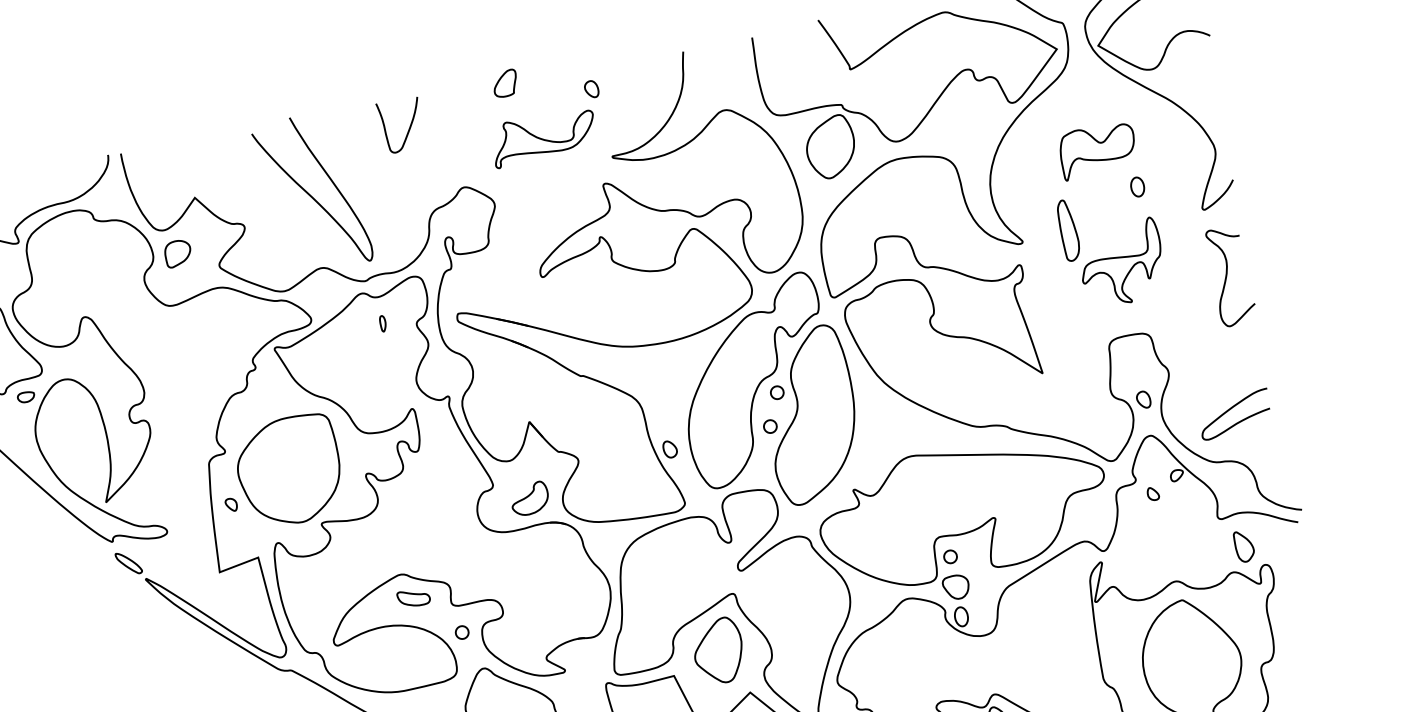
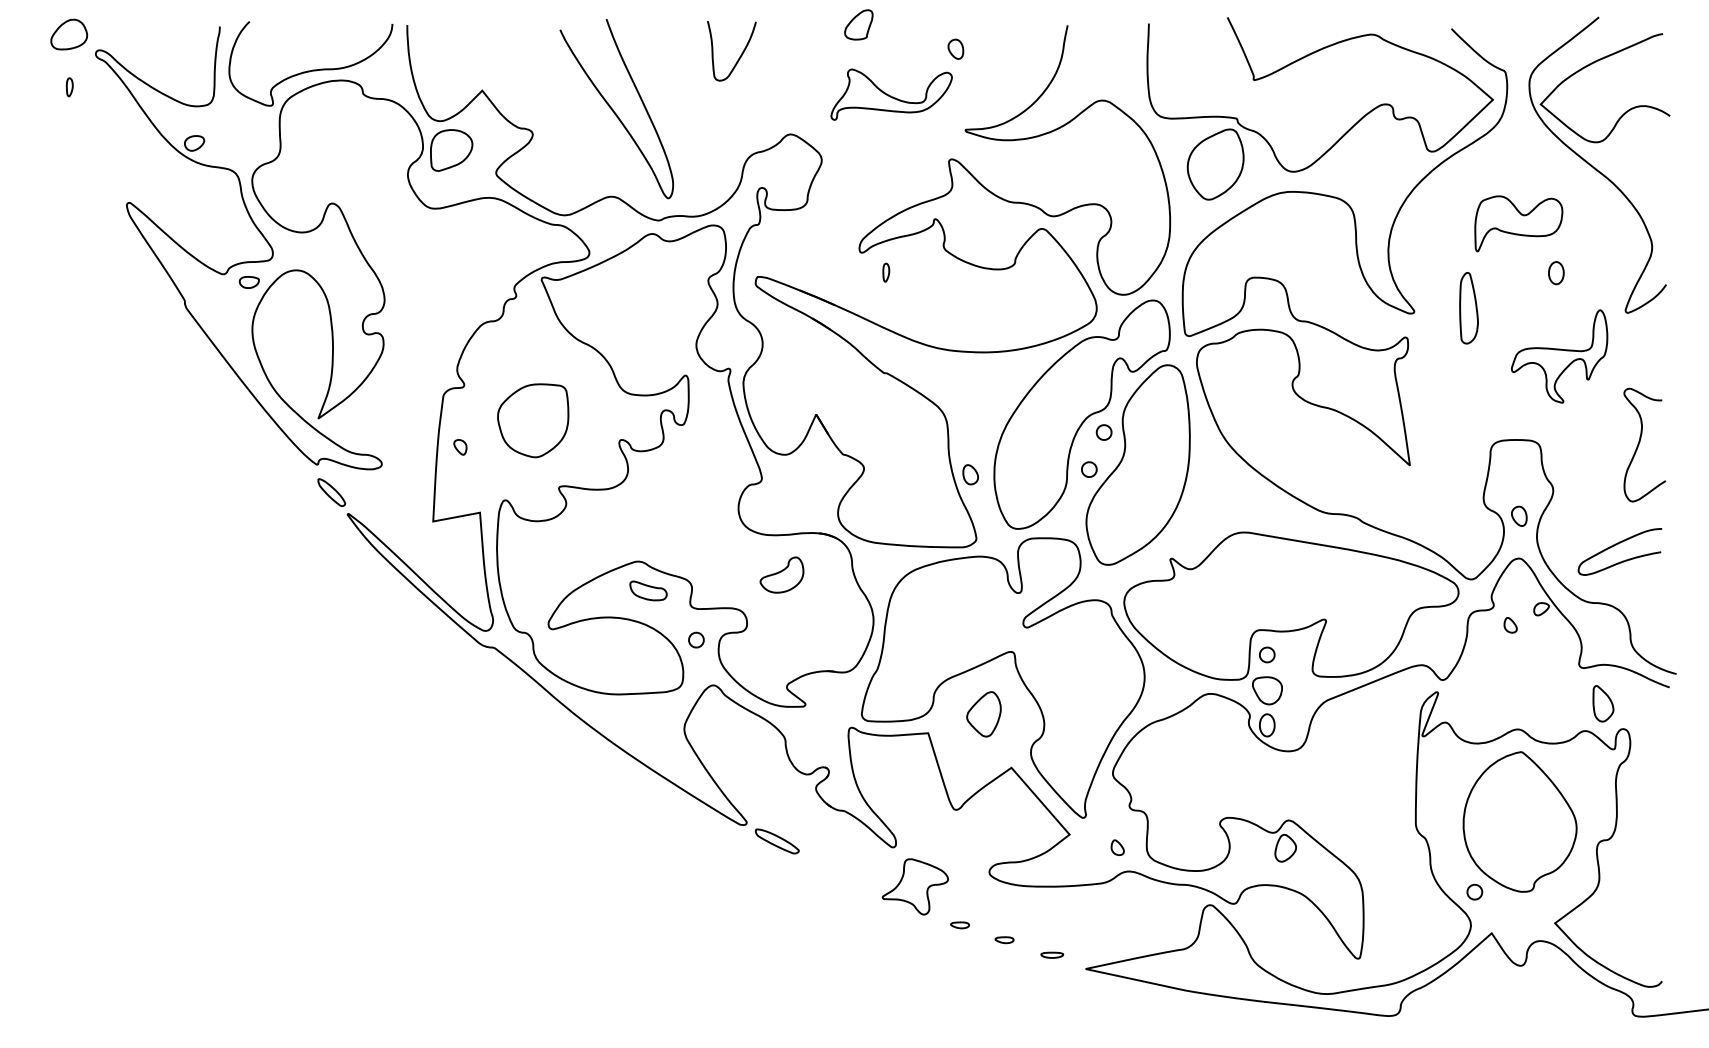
part: (177, 253) -> (451, 150), size x1.4
part: (1121, 263) -> (1559, 356), moved
curve: (1227, 274) -> (1640, 442), moved
part: (383, 323) -> (886, 272), moved
part: (288, 470) -> (532, 420), size x0.6
part: (529, 498) -> (781, 574), moved
part: (718, 651) -> (983, 714), size x0.6

